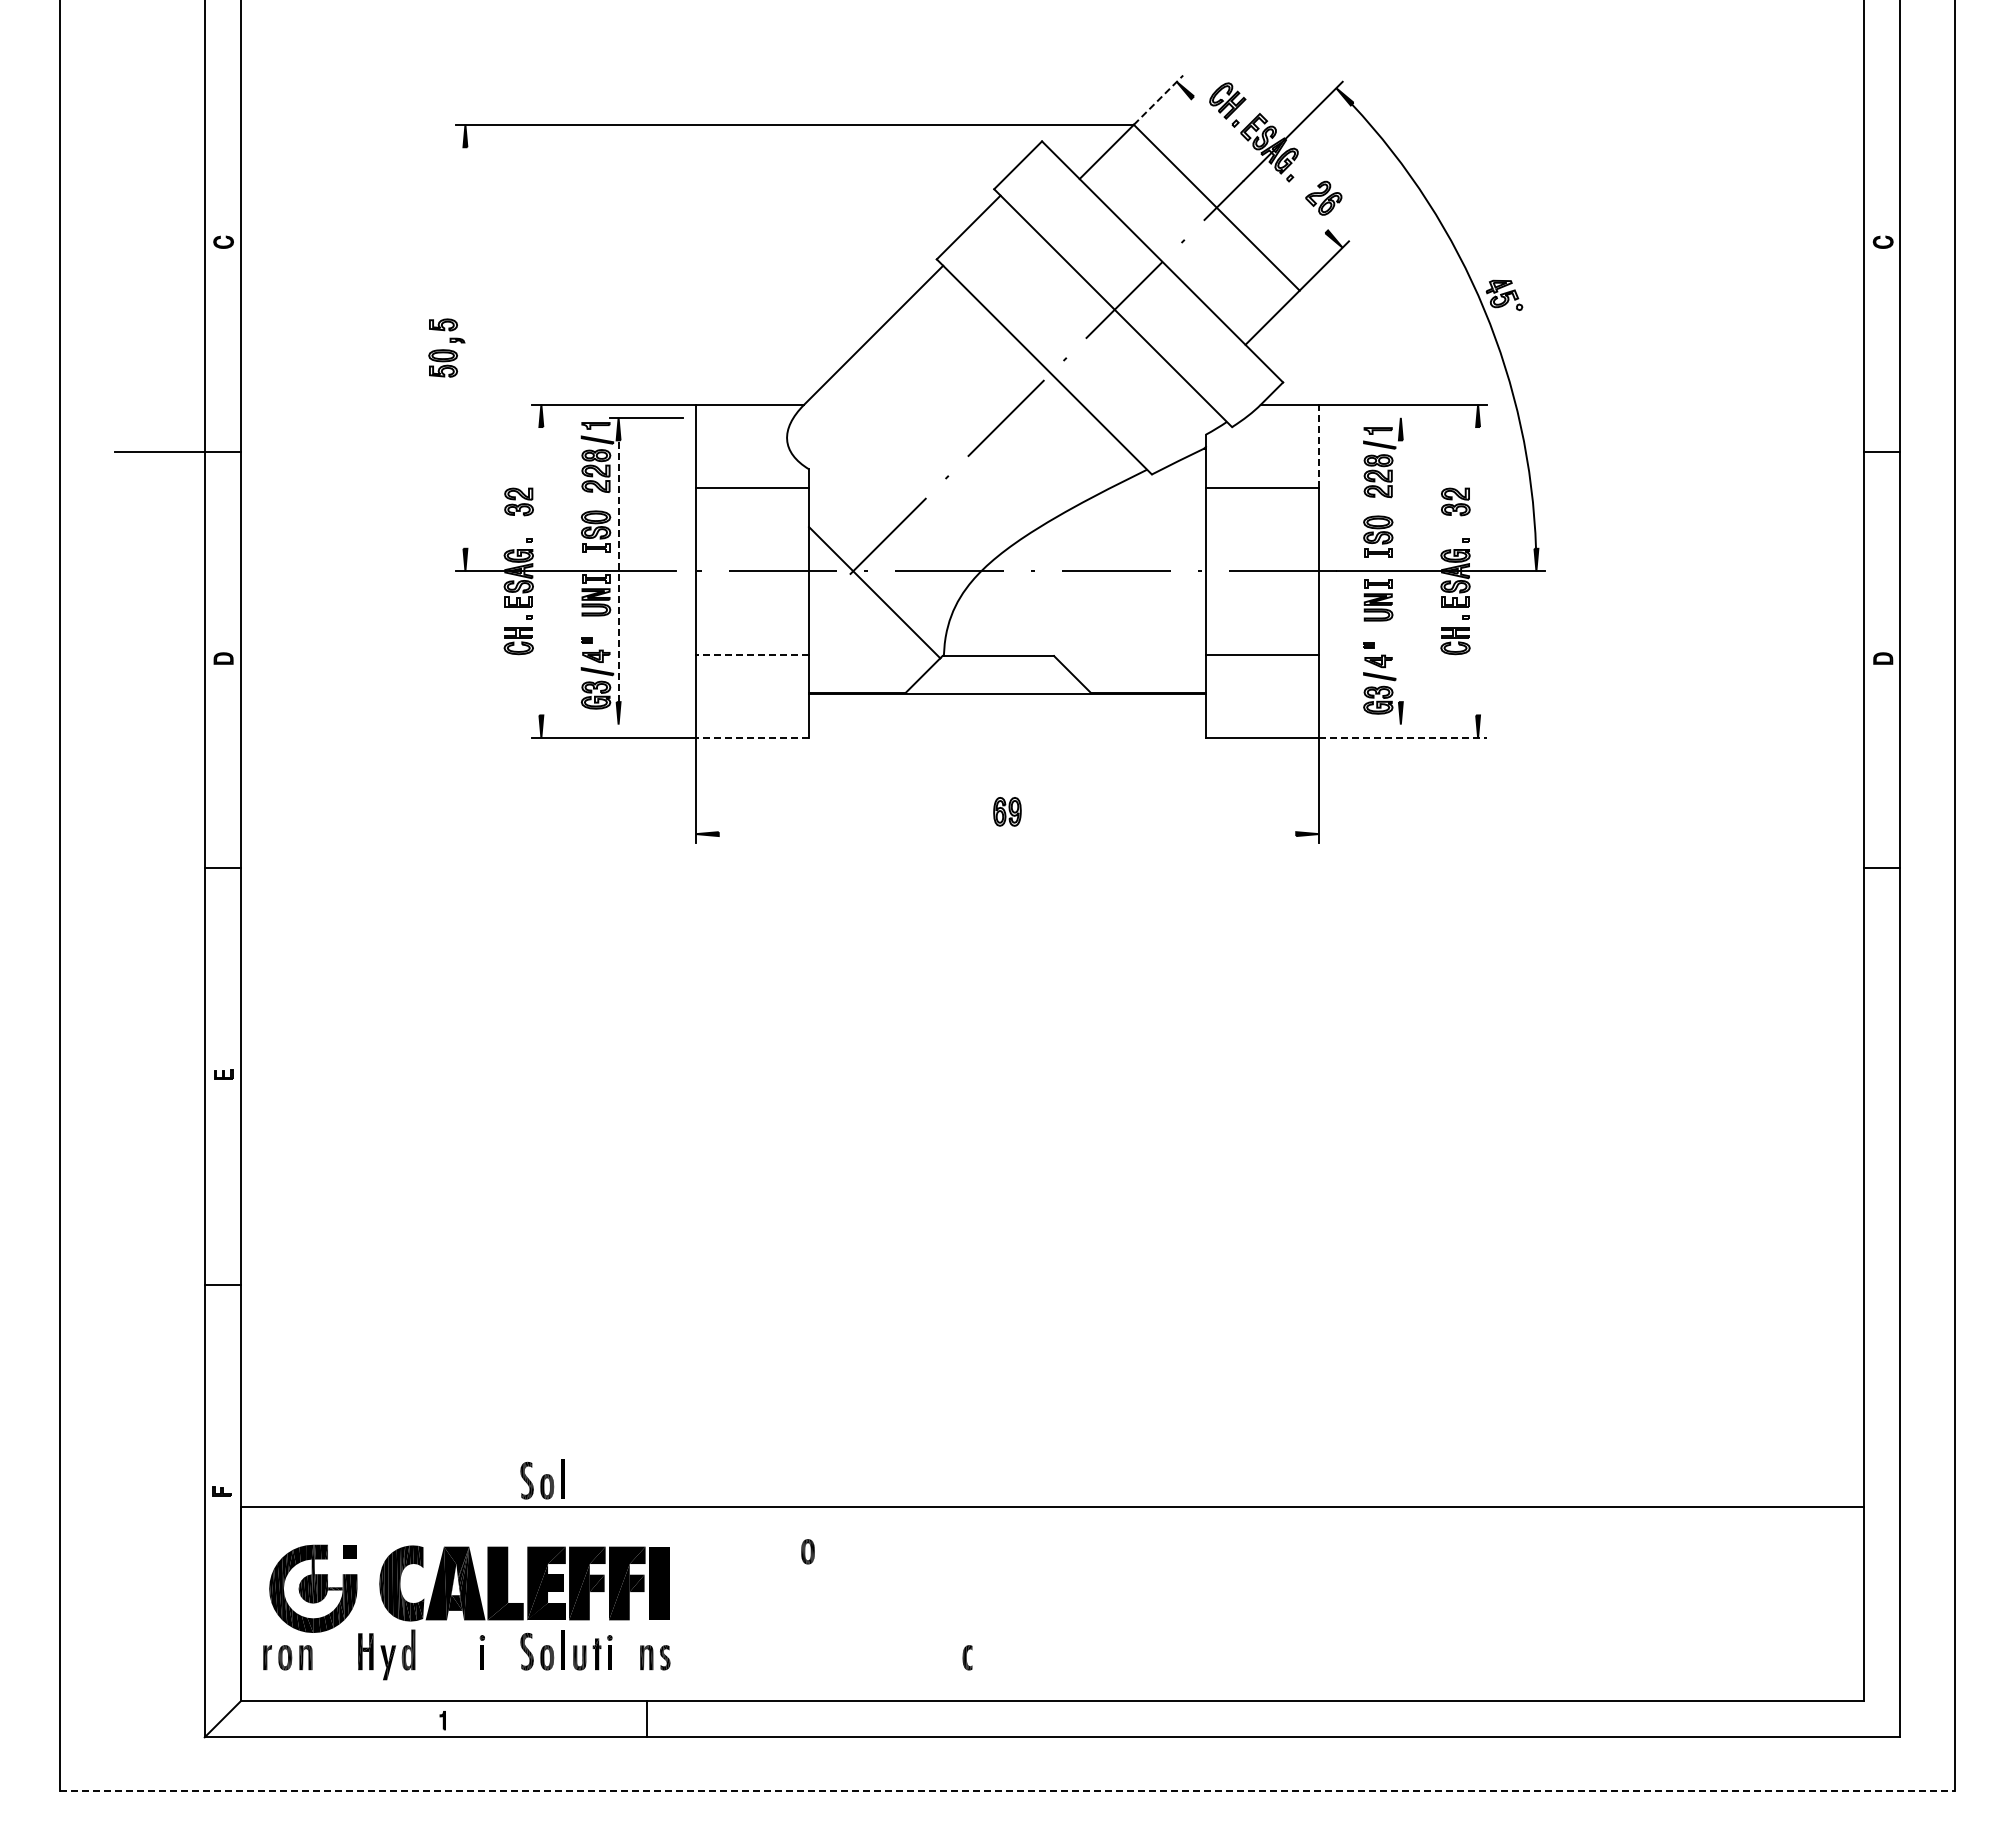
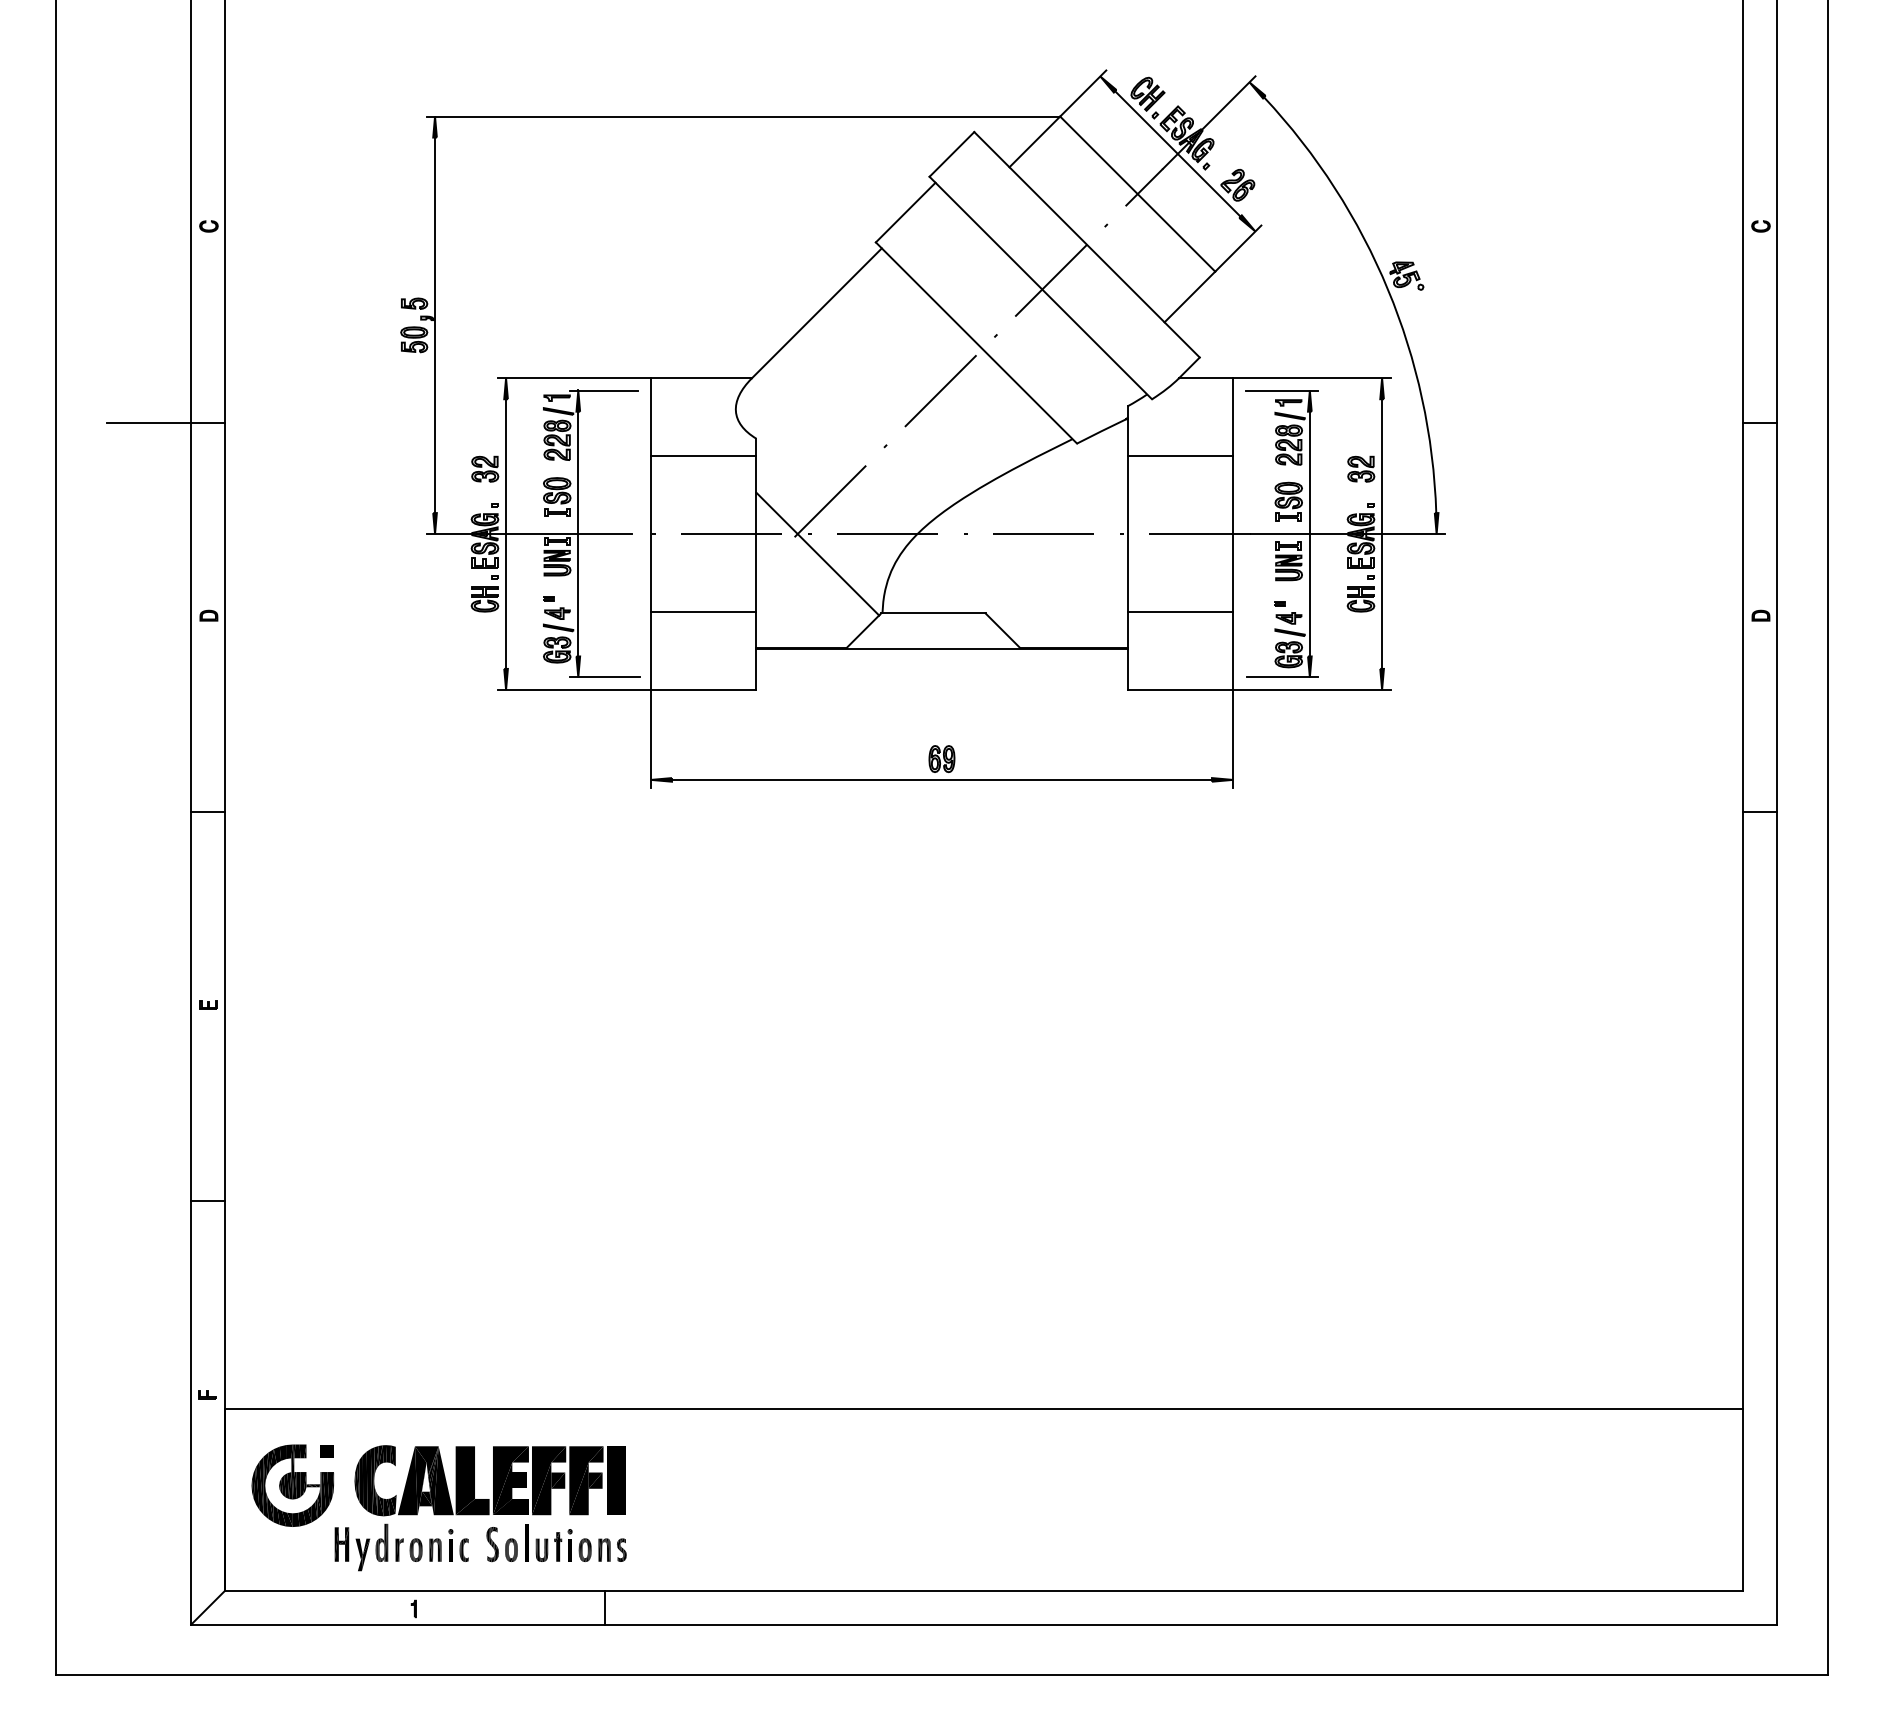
line: (1158, 100) -> (1083, 93), dashed -> solid
line: (1259, 164) -> (1177, 153), added
line: (465, 347) -> (435, 324), added
line: (1370, 417) -> (1281, 390), added
line: (1318, 446) -> (1232, 417), dashed -> solid
line: (541, 571) -> (506, 534), added
line: (618, 571) -> (578, 534), dashed -> solid
line: (1400, 571) -> (1309, 534), added
line: (1478, 571) -> (1382, 534), added
line: (752, 654) -> (703, 611), dashed -> solid
line: (646, 724) -> (604, 677), added
line: (1371, 724) -> (1282, 677), added
line: (752, 737) -> (703, 689), dashed -> solid
line: (1403, 737) -> (1312, 689), dashed -> solid
line: (1007, 834) -> (942, 780), added
part: (542, 1479) -> (507, 1383), removed
part: (807, 1551) -> (584, 1549), moved
part: (287, 1657) -> (418, 1549), moved
part: (967, 1657) -> (464, 1549), moved
line: (1007, 1791) -> (942, 1675), dashed -> solid

